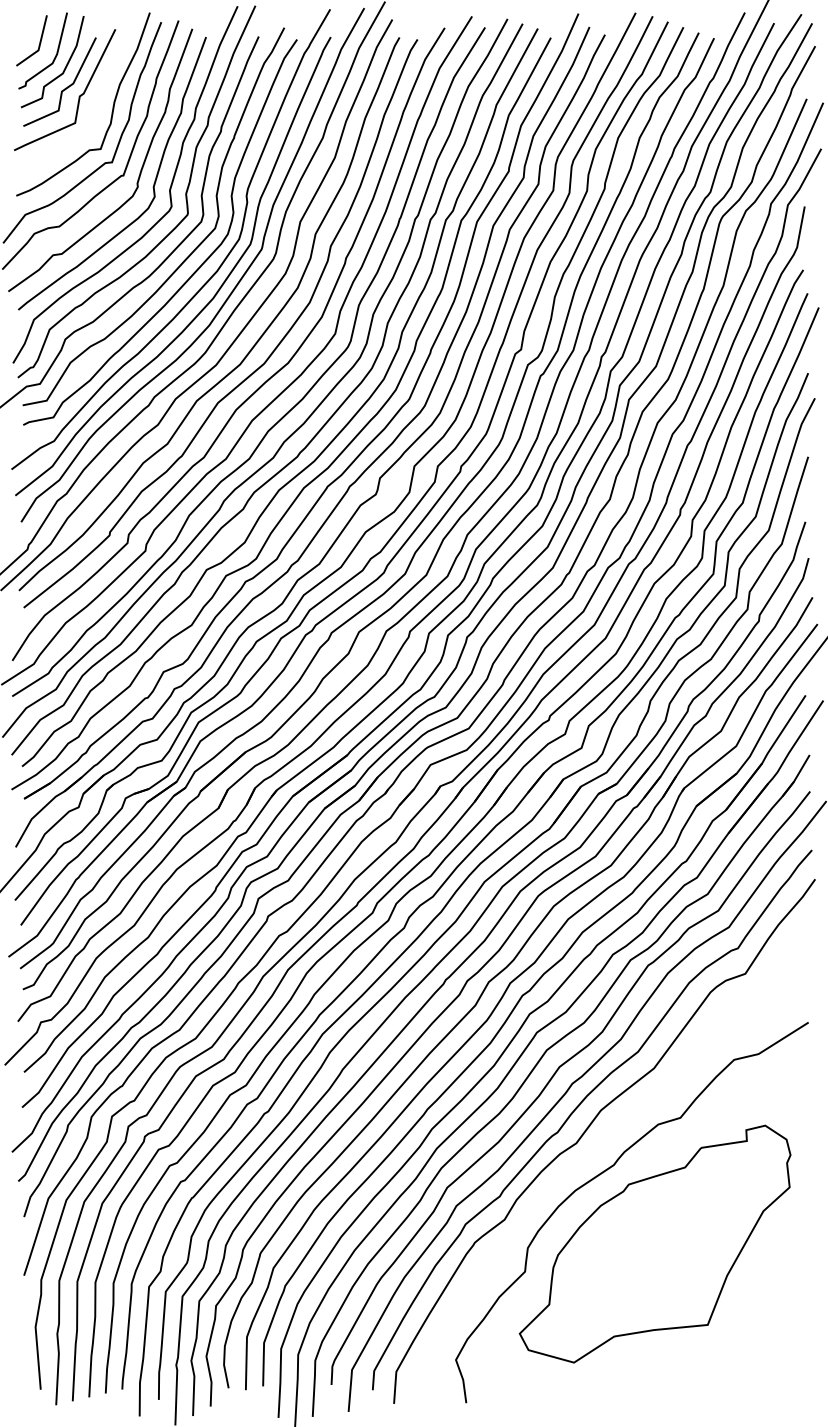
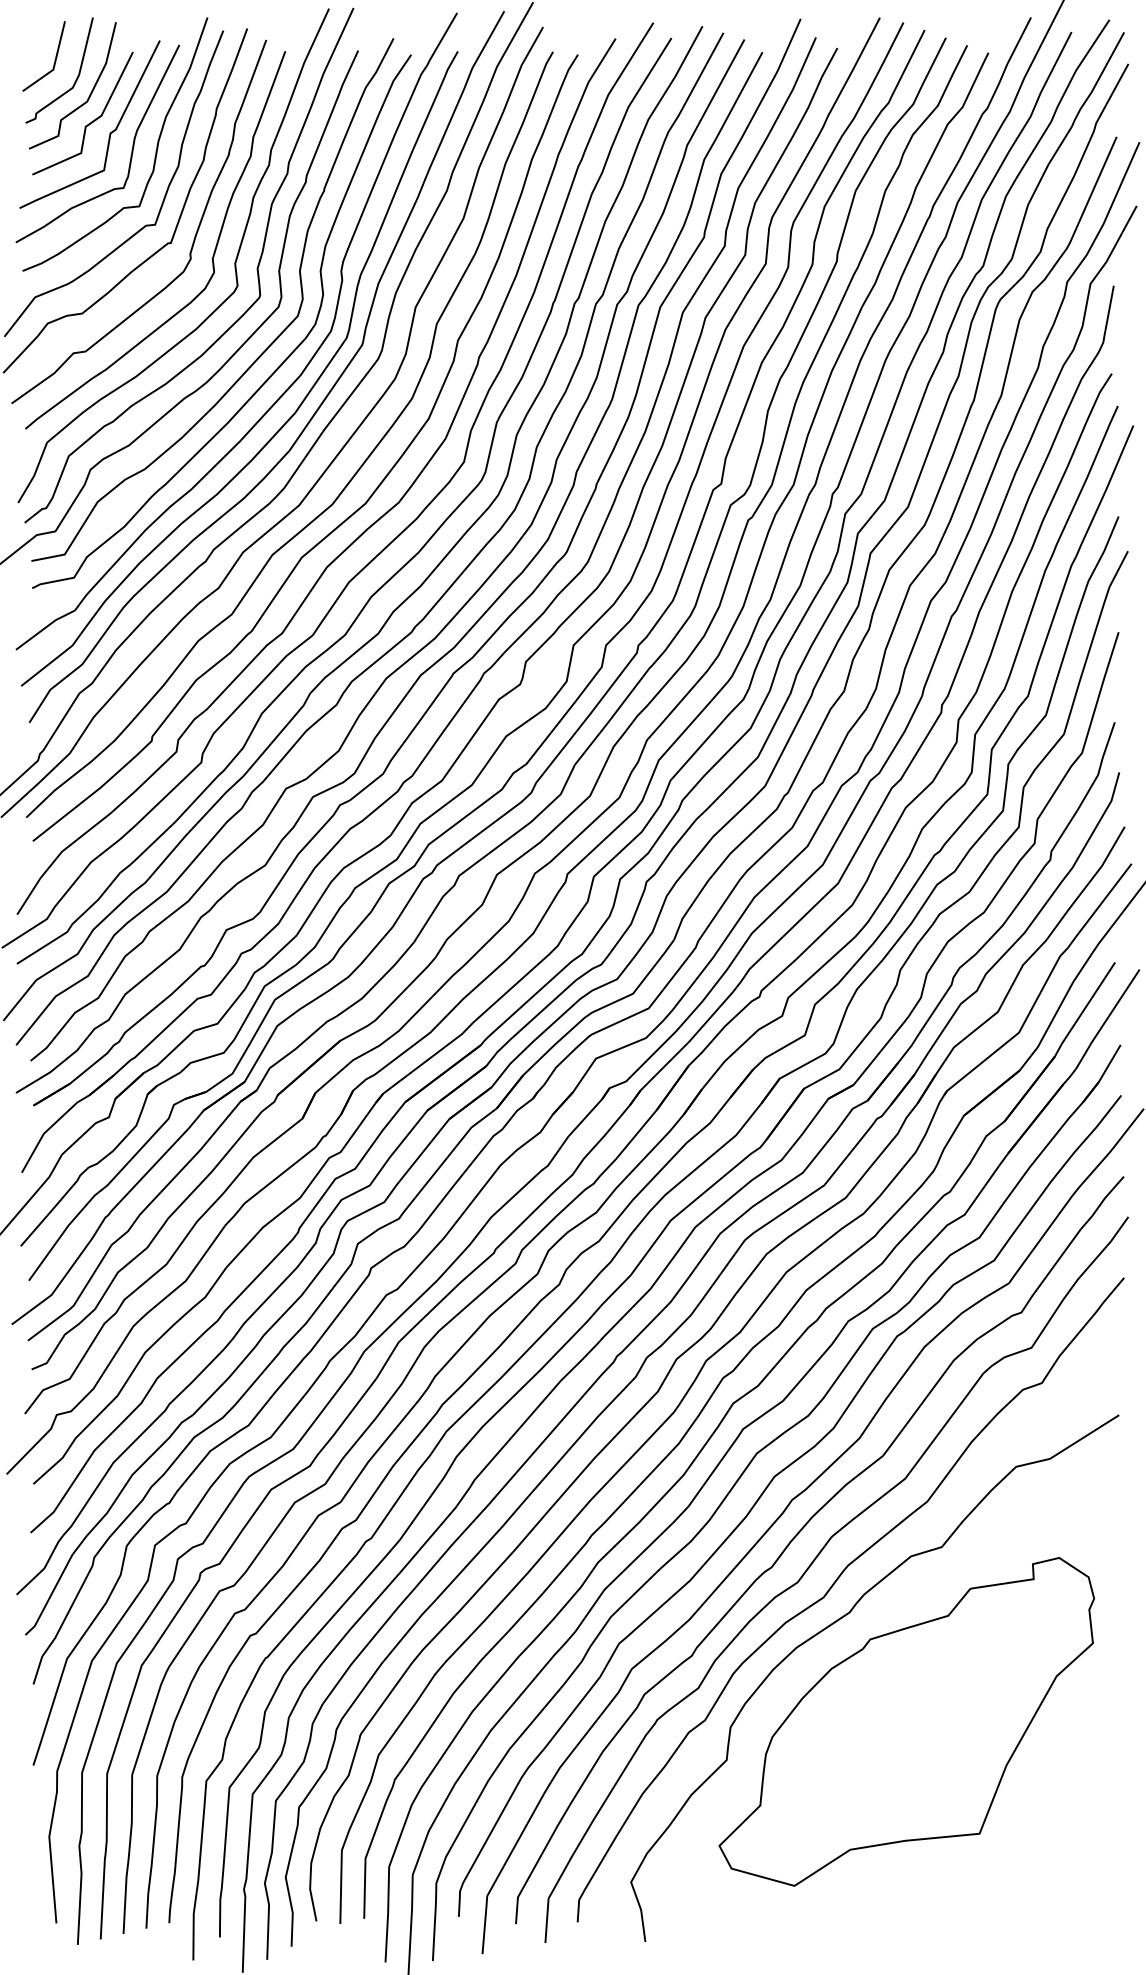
curve: (94, 109) -> (130, 151), added
curve: (602, 1146) -> (833, 1586), added

